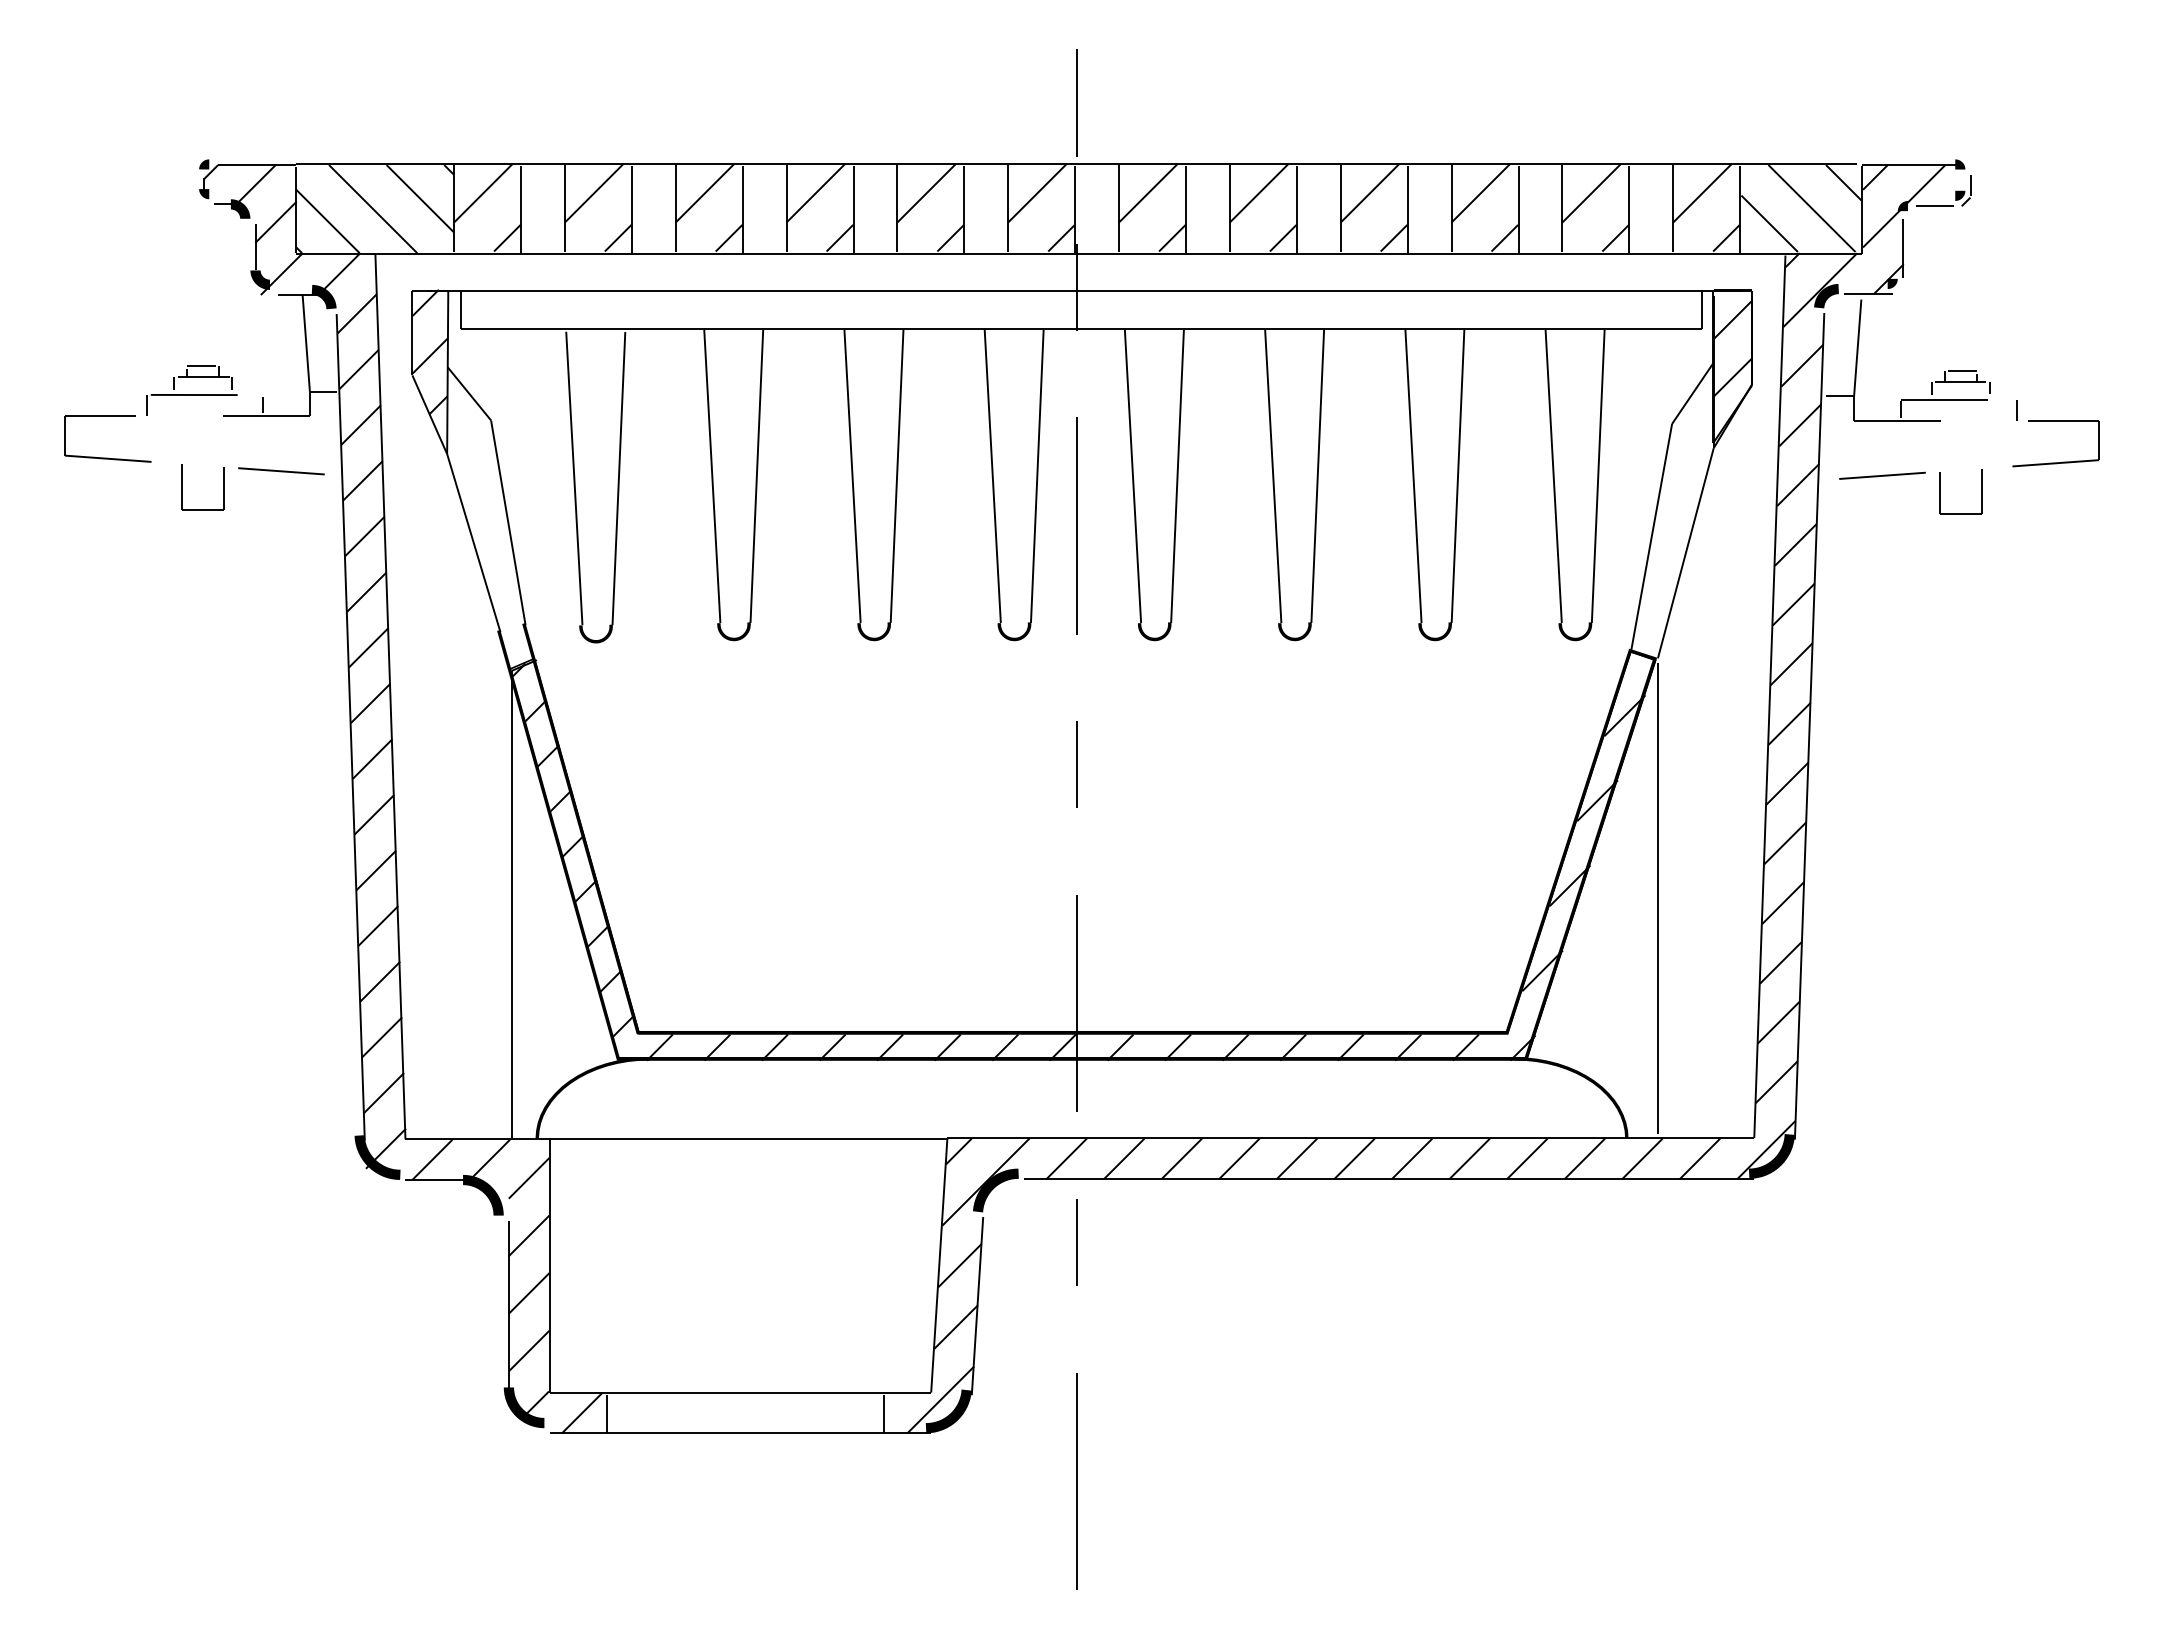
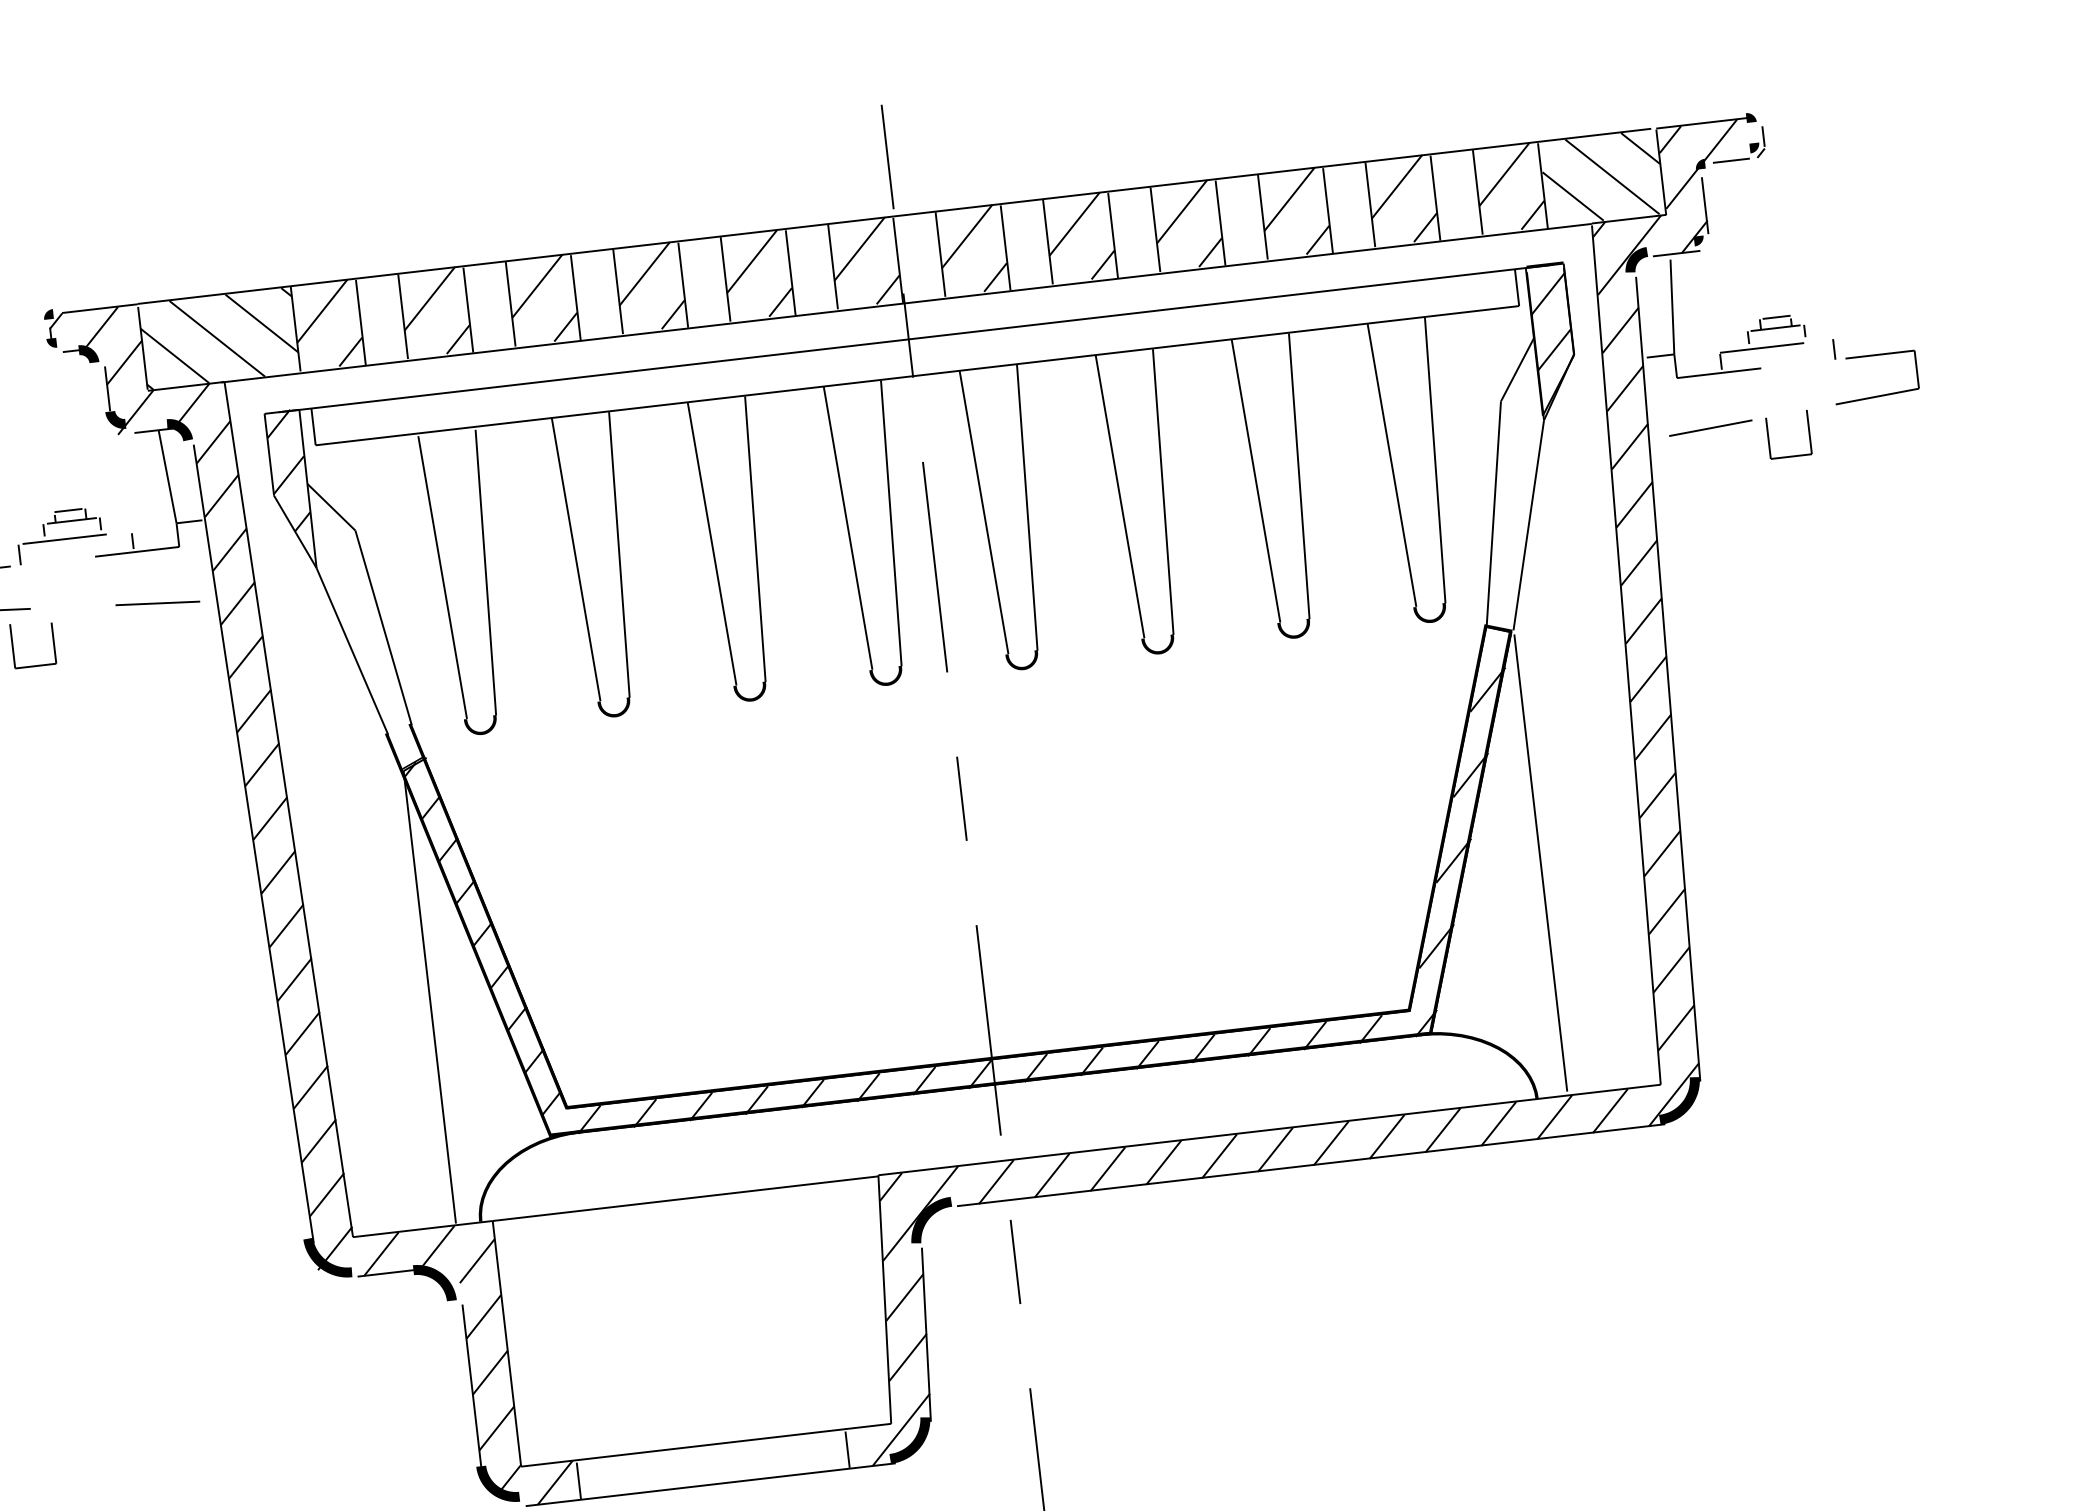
part: (182, 487) -> (13, 646), moved

